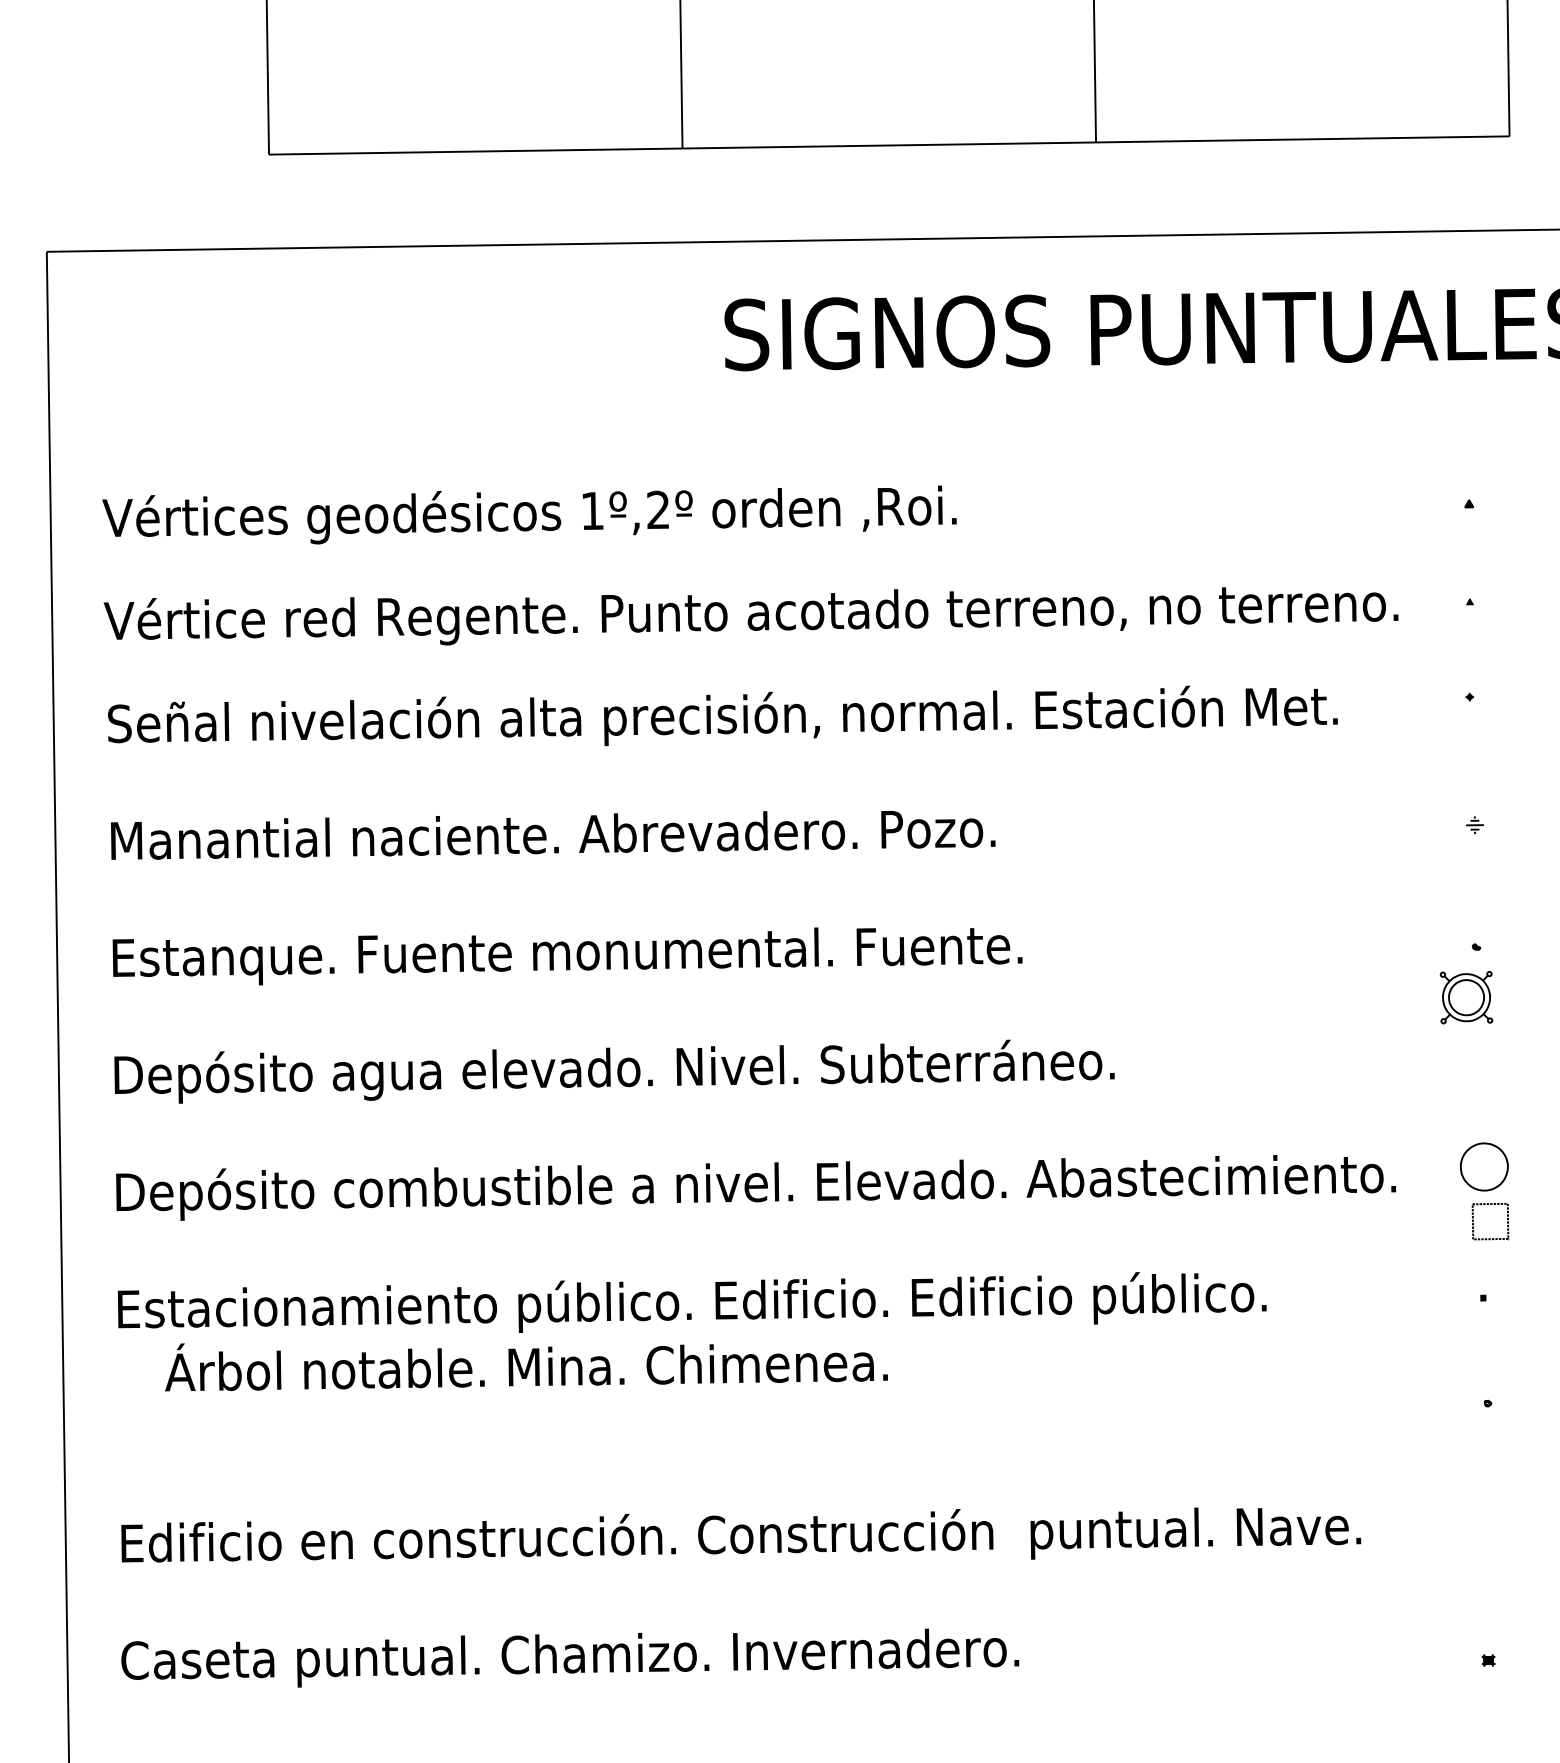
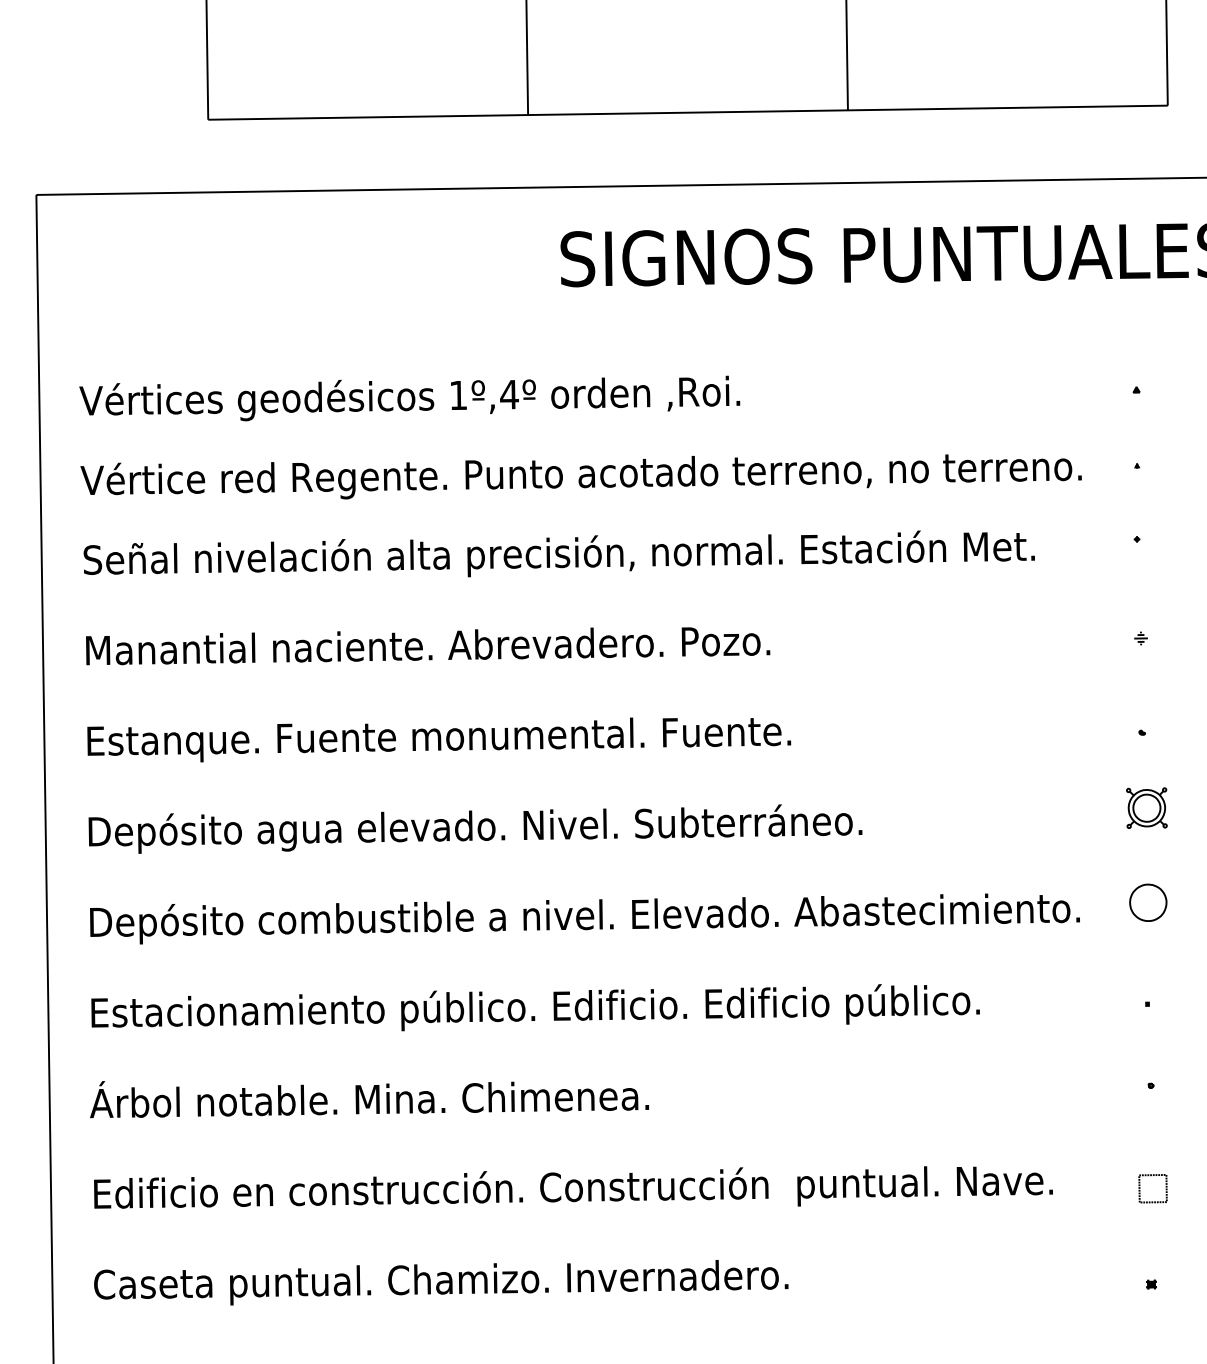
text: (658, 509) -> (509, 394), 1º,2º -> 1º,4º
part: (1466, 997) -> (1146, 808), moved
part: (1490, 1204) -> (1153, 1175), moved
text: (526, 1367) -> (369, 1099), moved

